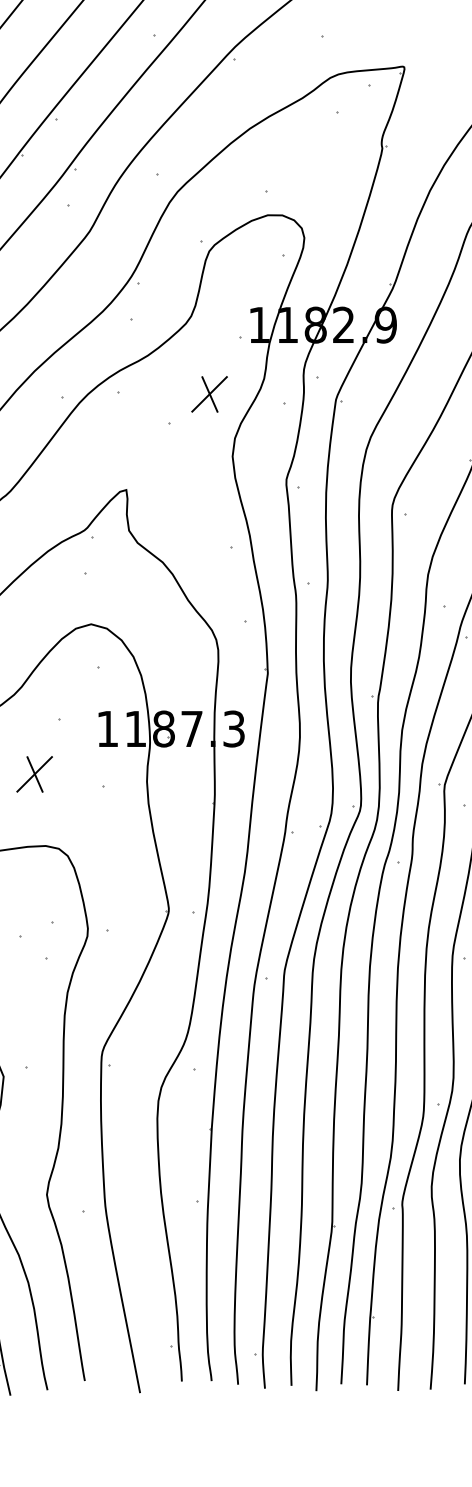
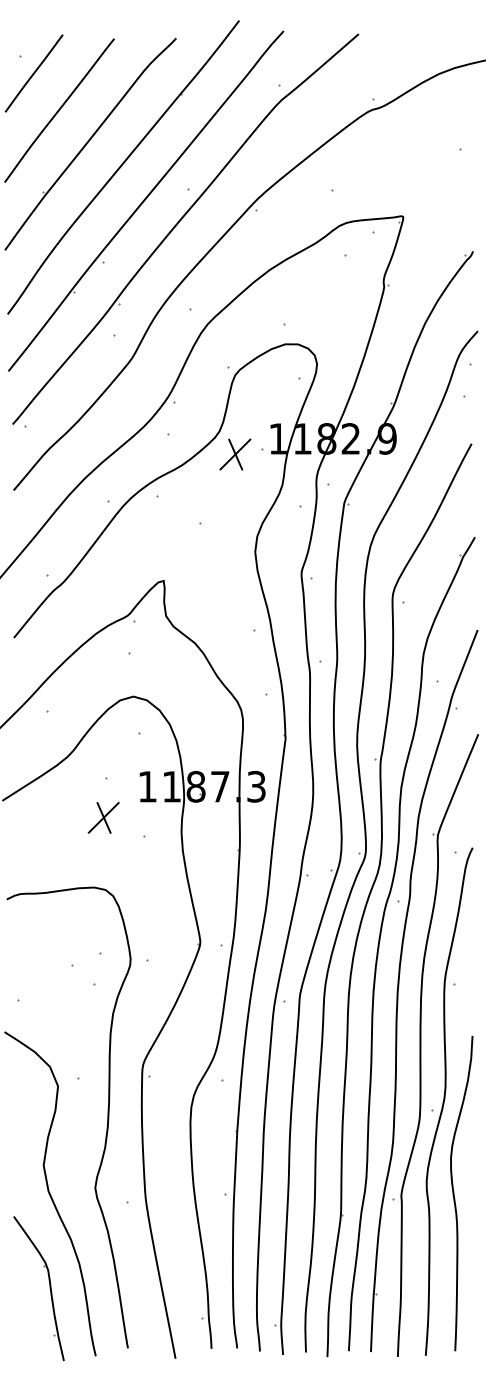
part: (209, 394) -> (235, 454), moved
part: (34, 773) -> (103, 817), moved

